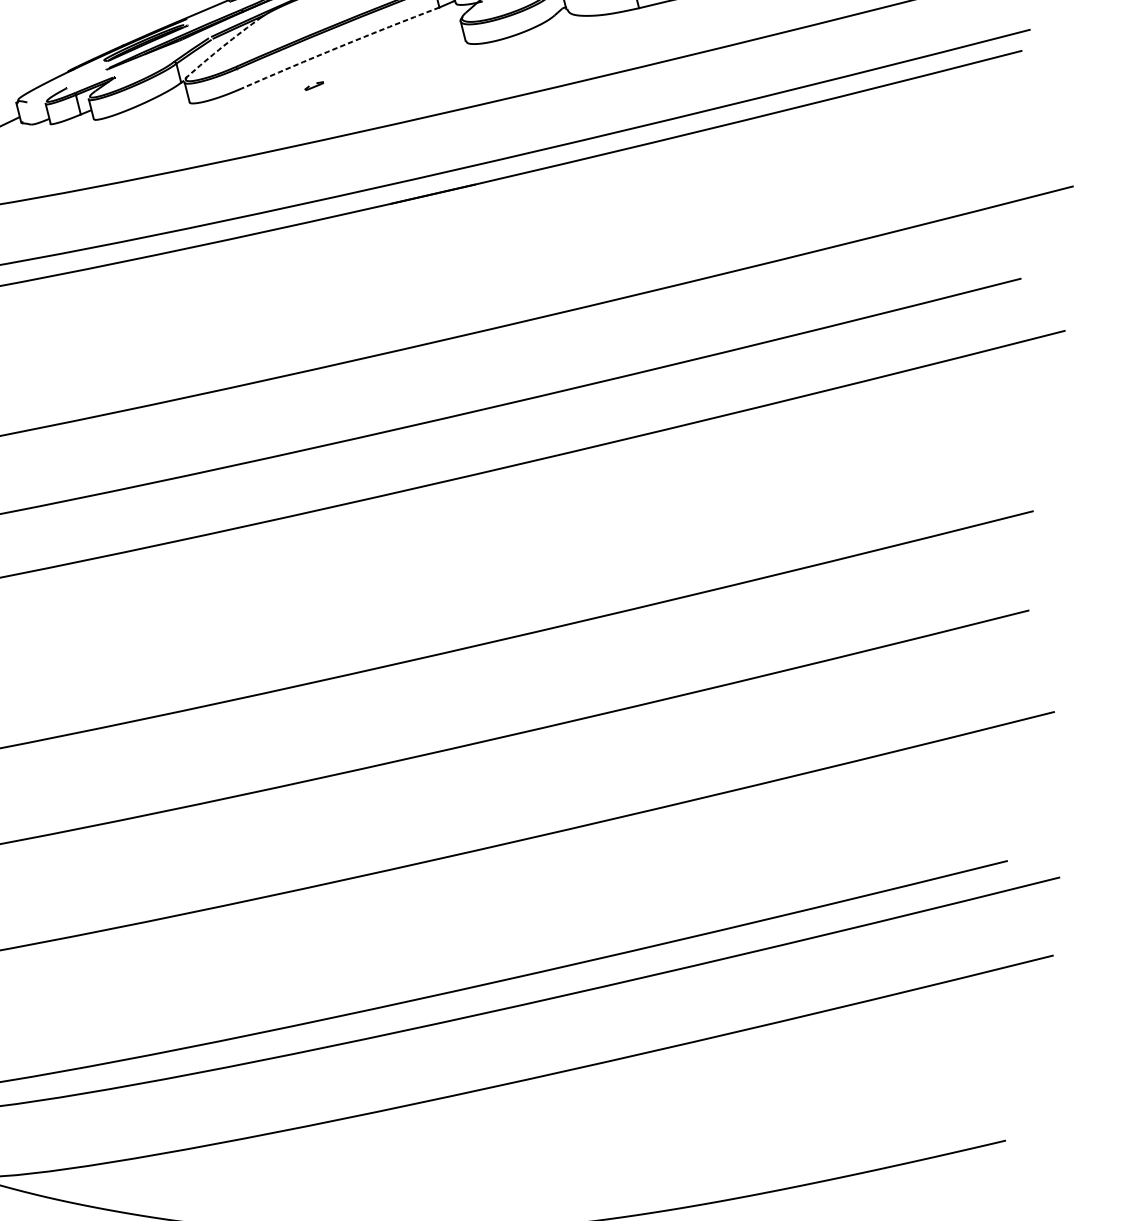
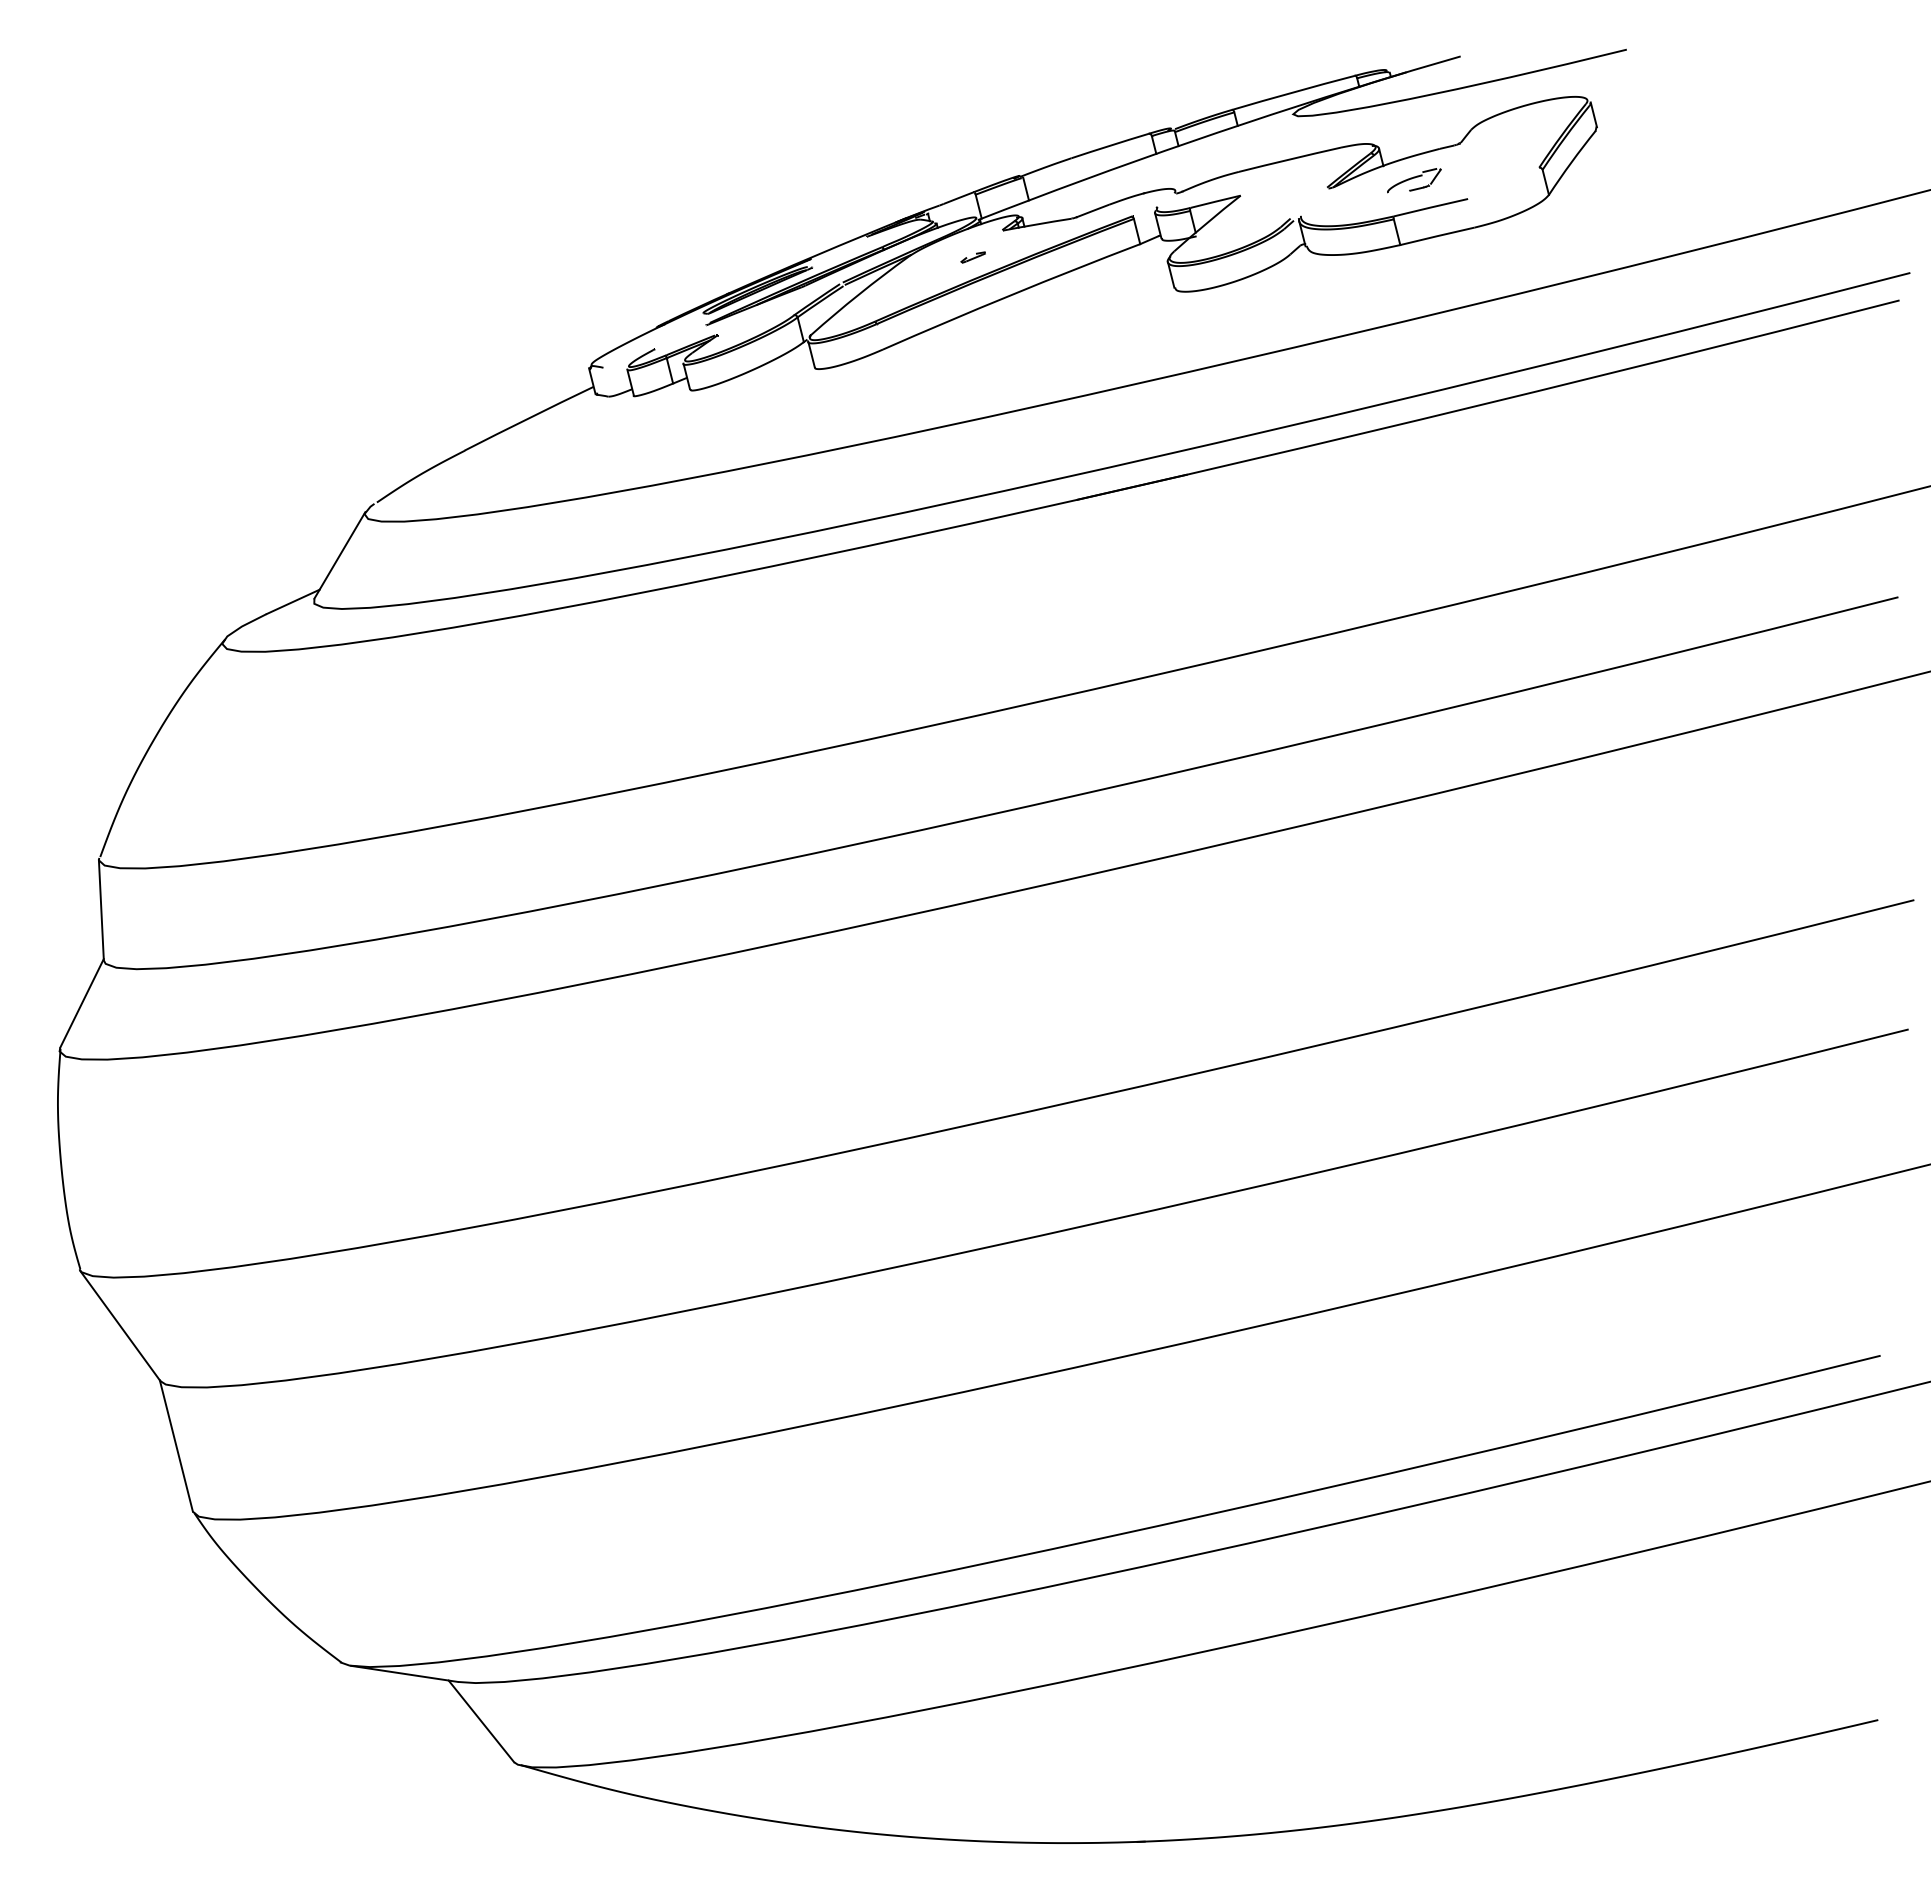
arc: (223, 46) -> (858, 294), dashed -> solid
arc: (339, 46) -> (1010, 295), dashed -> solid
part: (313, 86) -> (972, 257), moved

